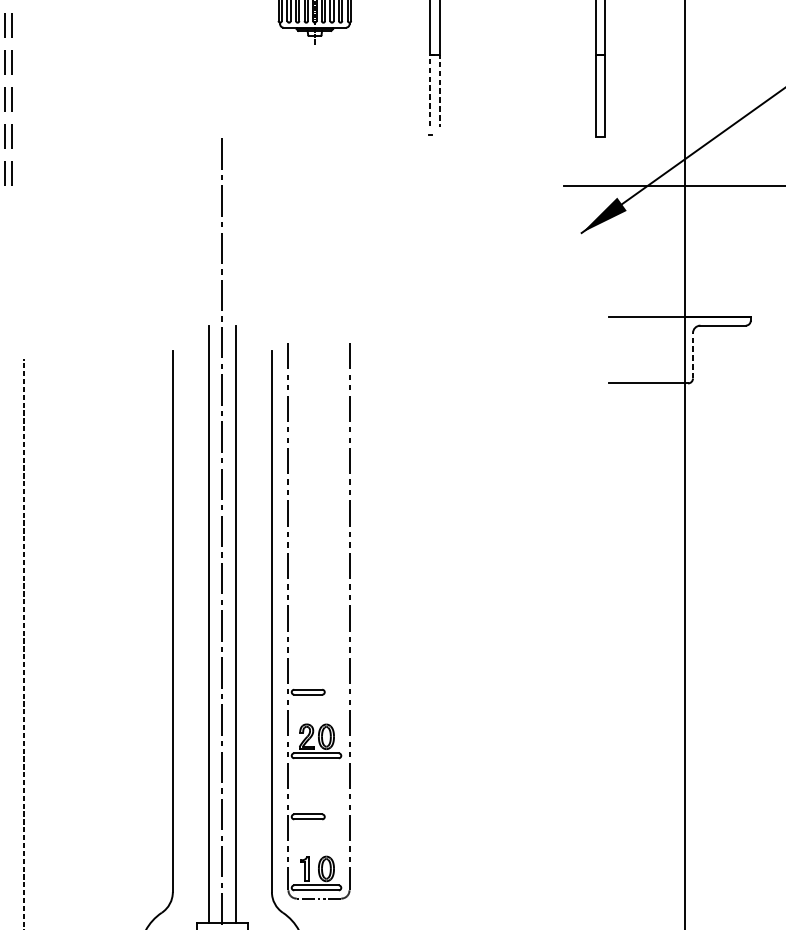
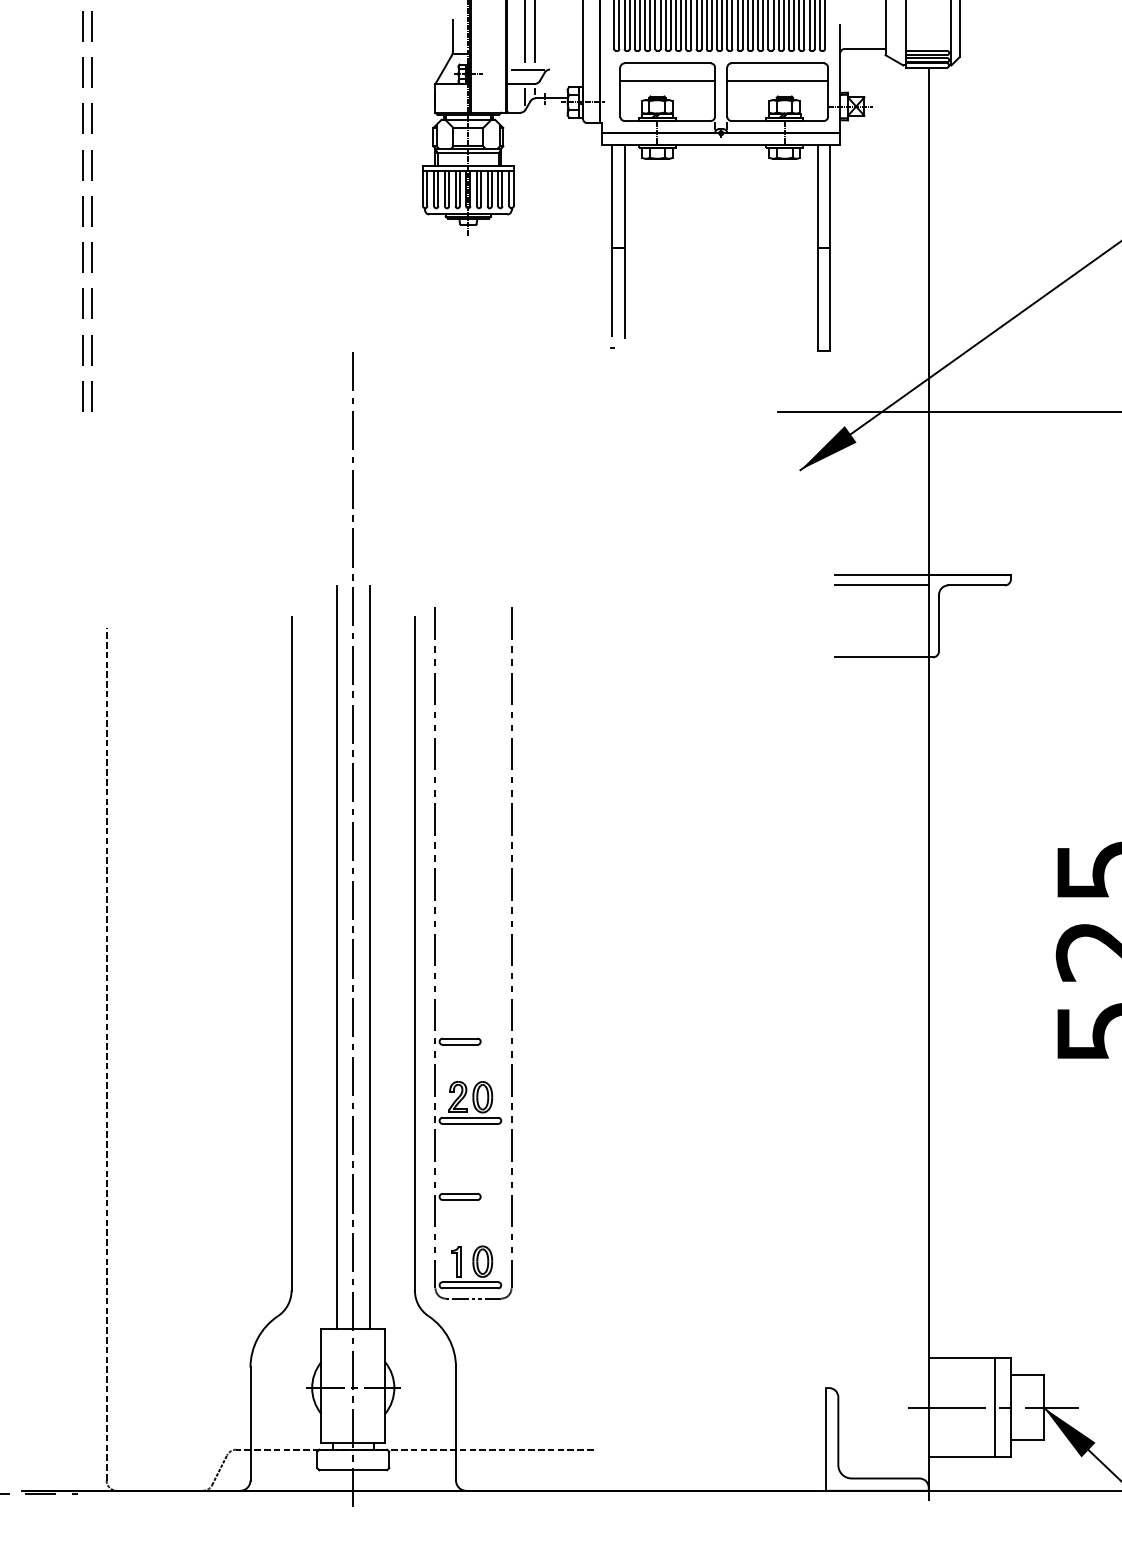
line: (436, 54) -> (619, 248), dashed -> solid
line: (646, 325) -> (881, 585), added
line: (693, 355) -> (939, 622), dashed -> solid

